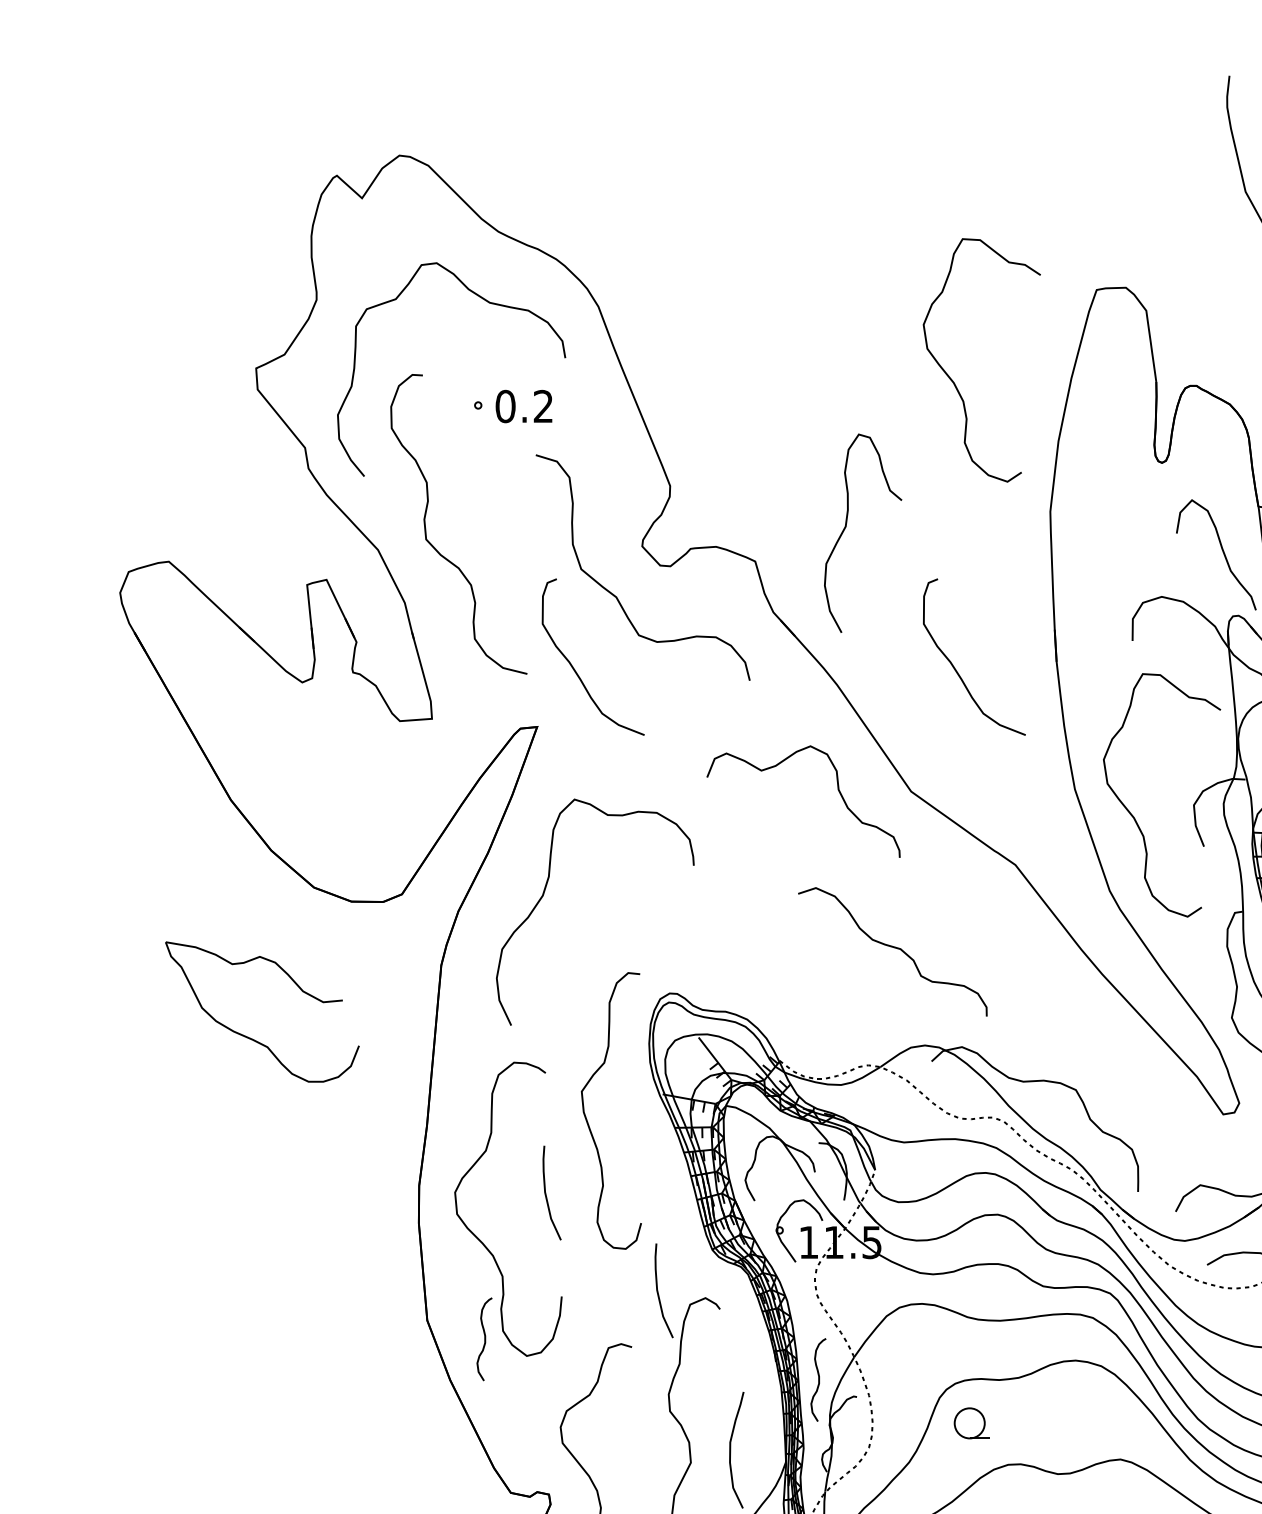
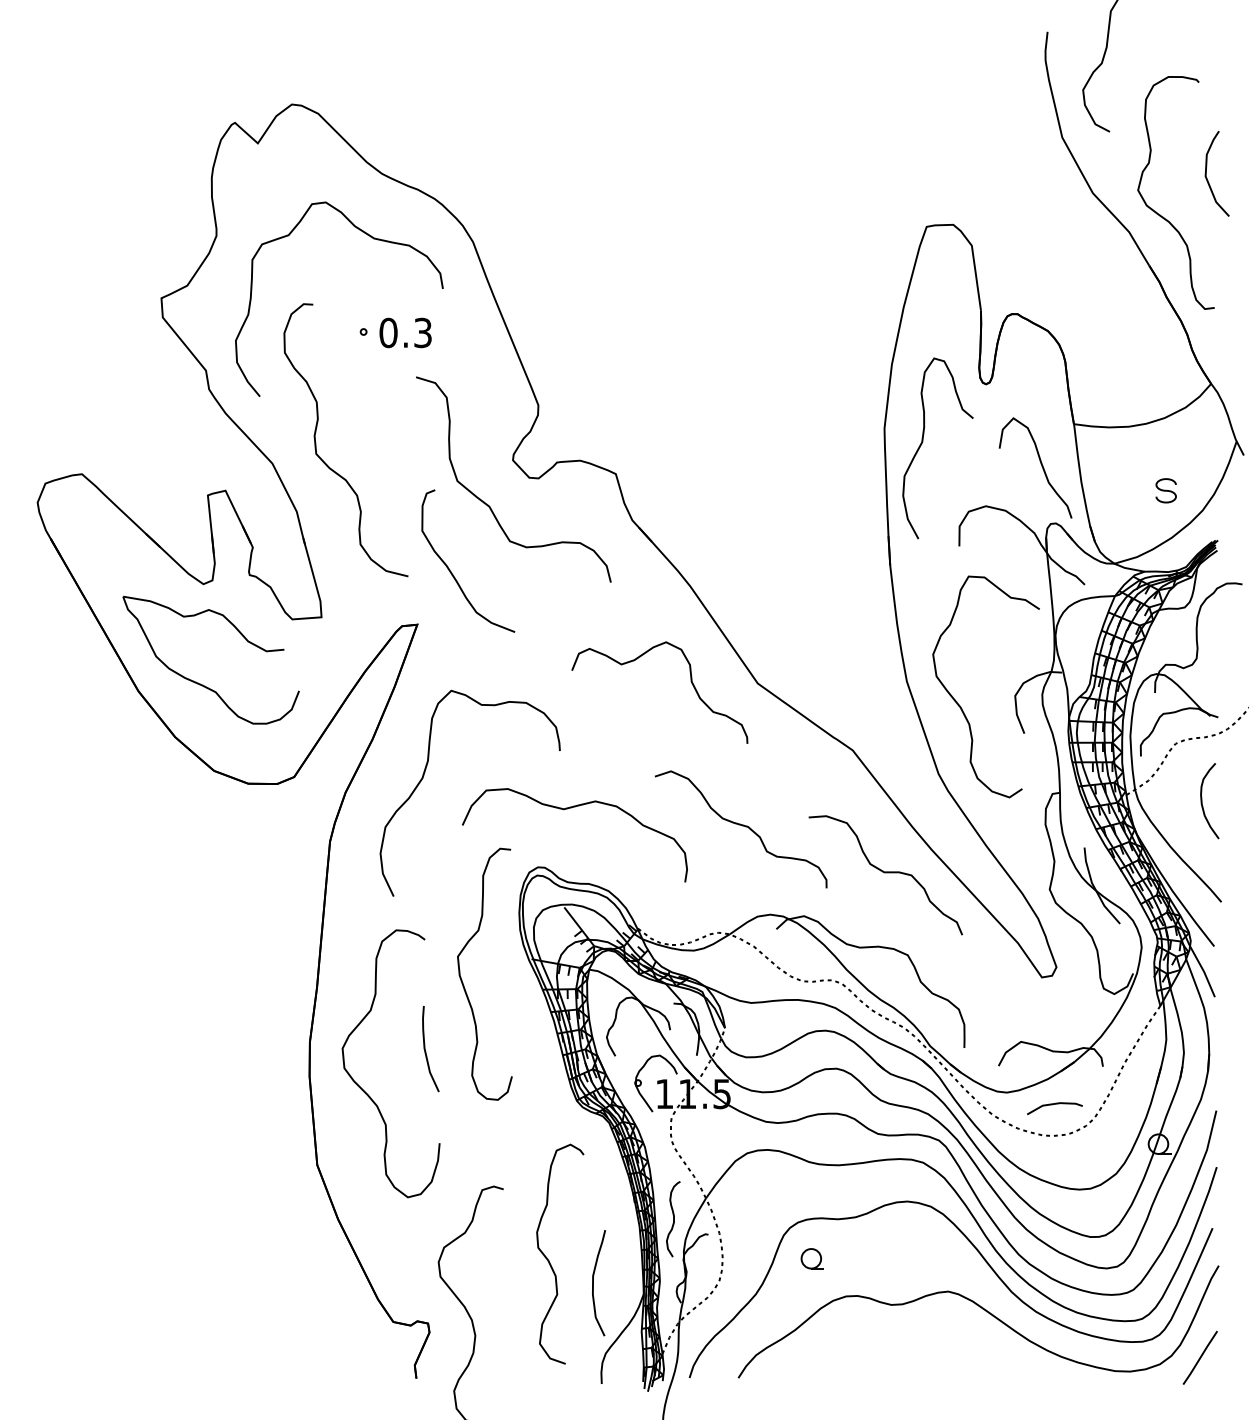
curve: (954, 381) -> (797, 310), removed
text: (542, 407) -> (422, 333), 0.2 -> 0.3
curve: (847, 526) -> (923, 442), moved
curve: (954, 666) -> (797, 569), removed
curve: (702, 929) -> (567, 809), added
curve: (1051, 1000) -> (885, 873), added
part: (248, 1036) -> (198, 682), moved
curve: (659, 1293) -> (528, 1140), removed
curve: (484, 1339) -> (369, 1182), removed
part: (970, 1423) -> (811, 1258), size x0.71

